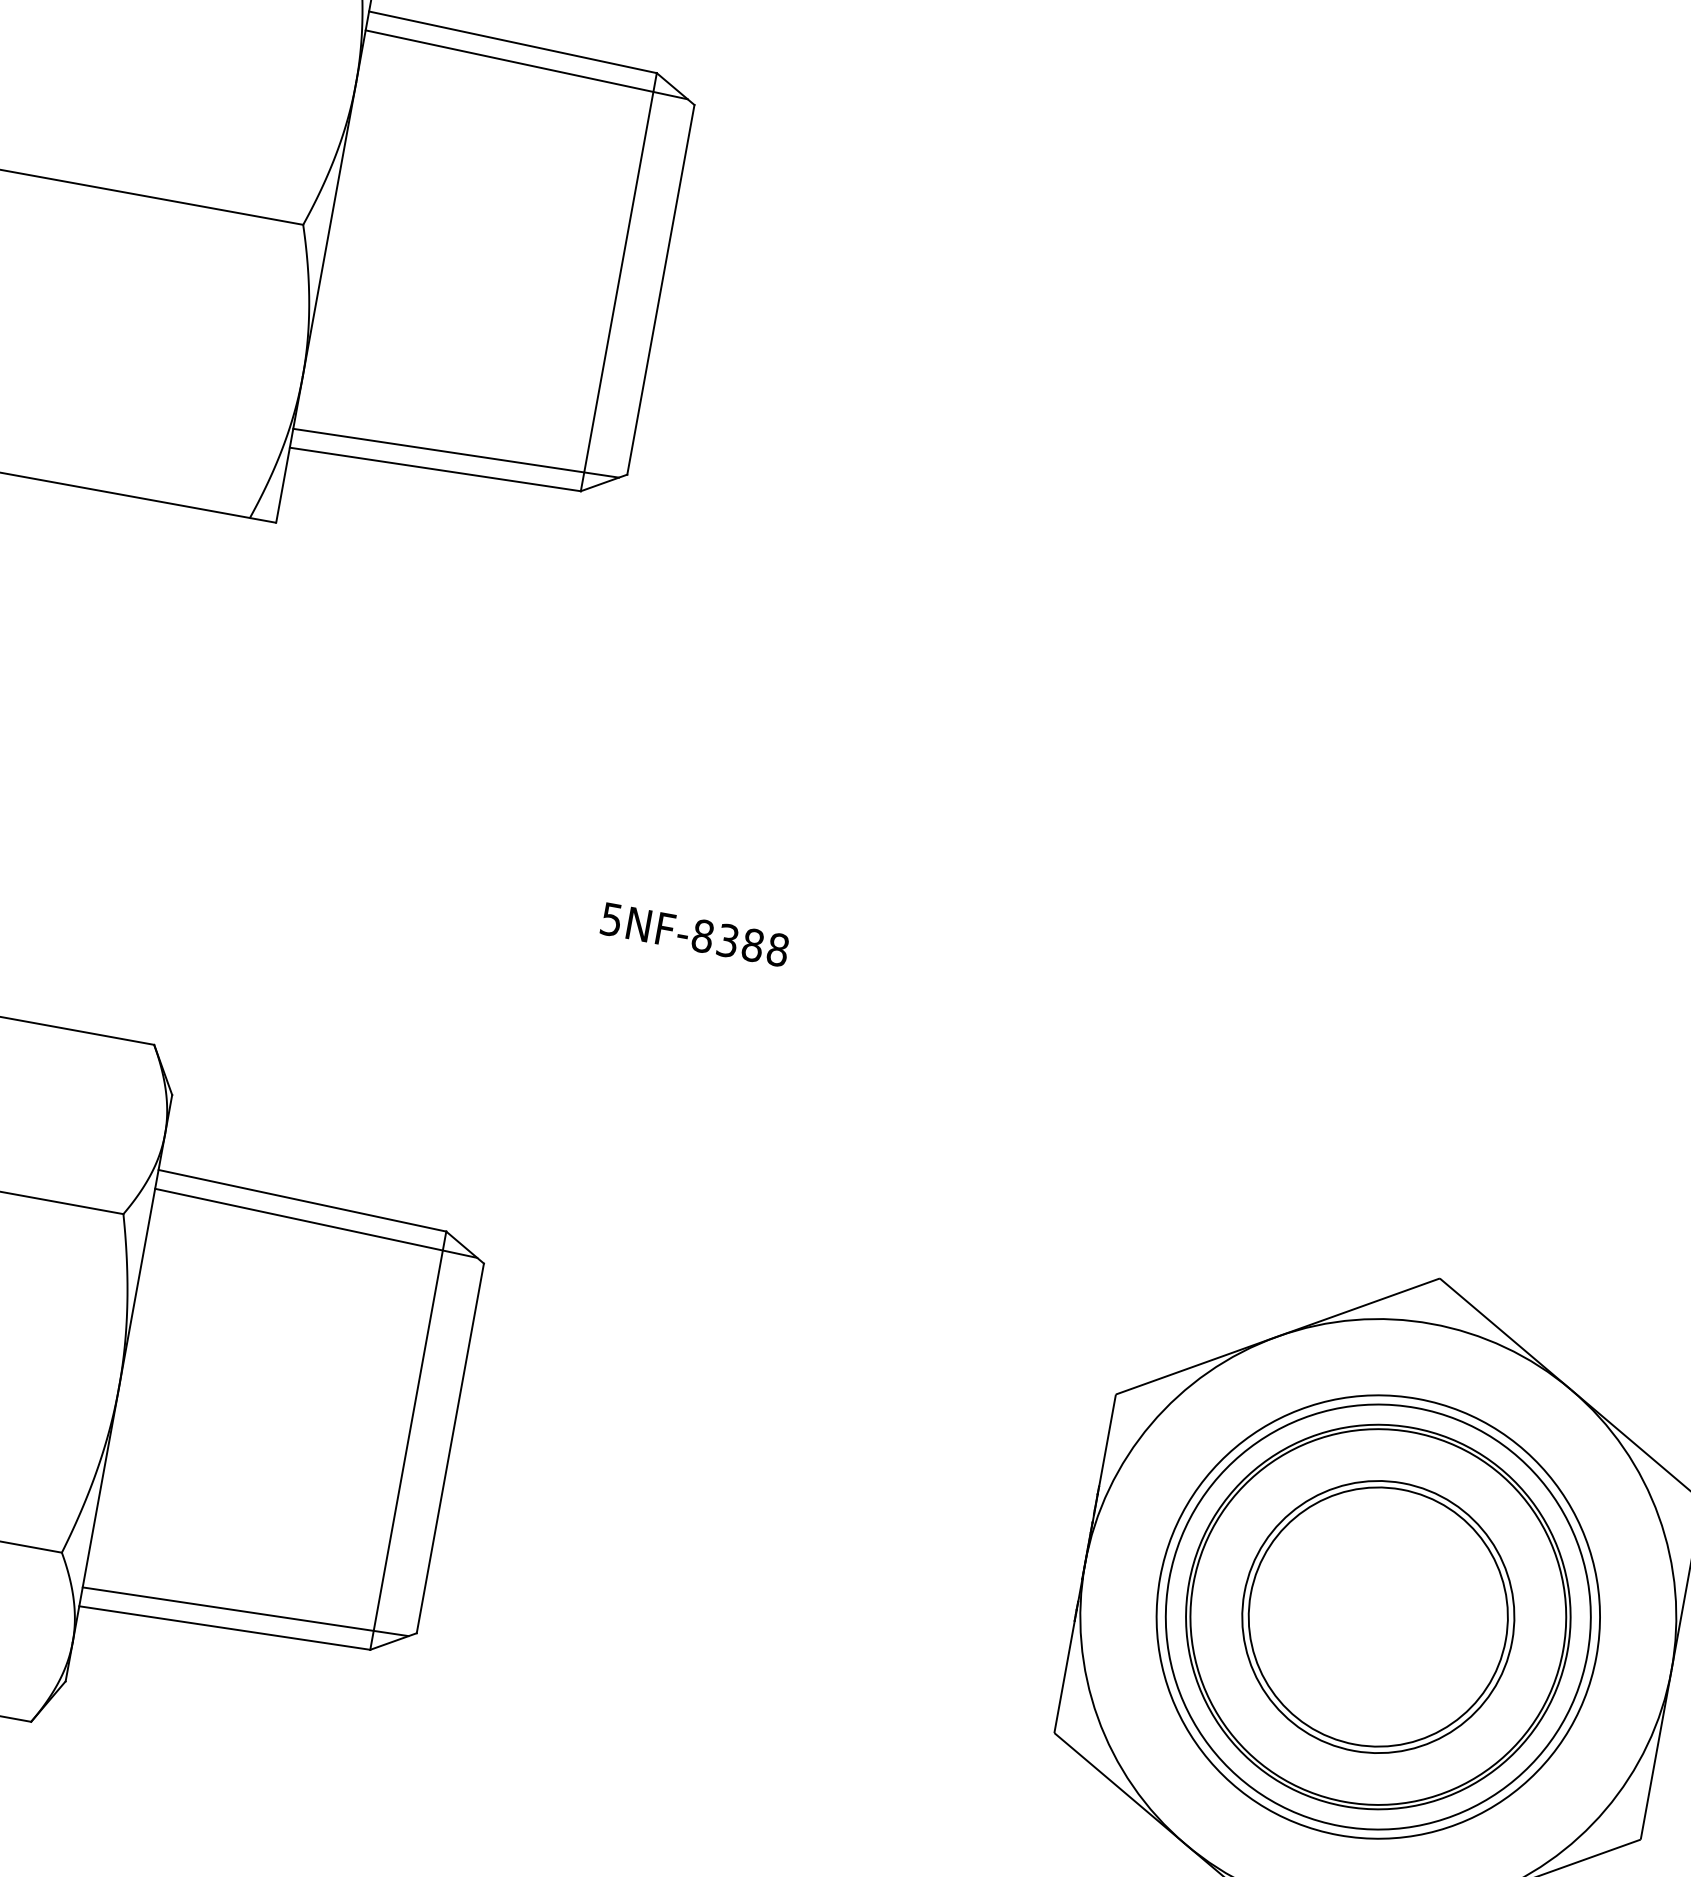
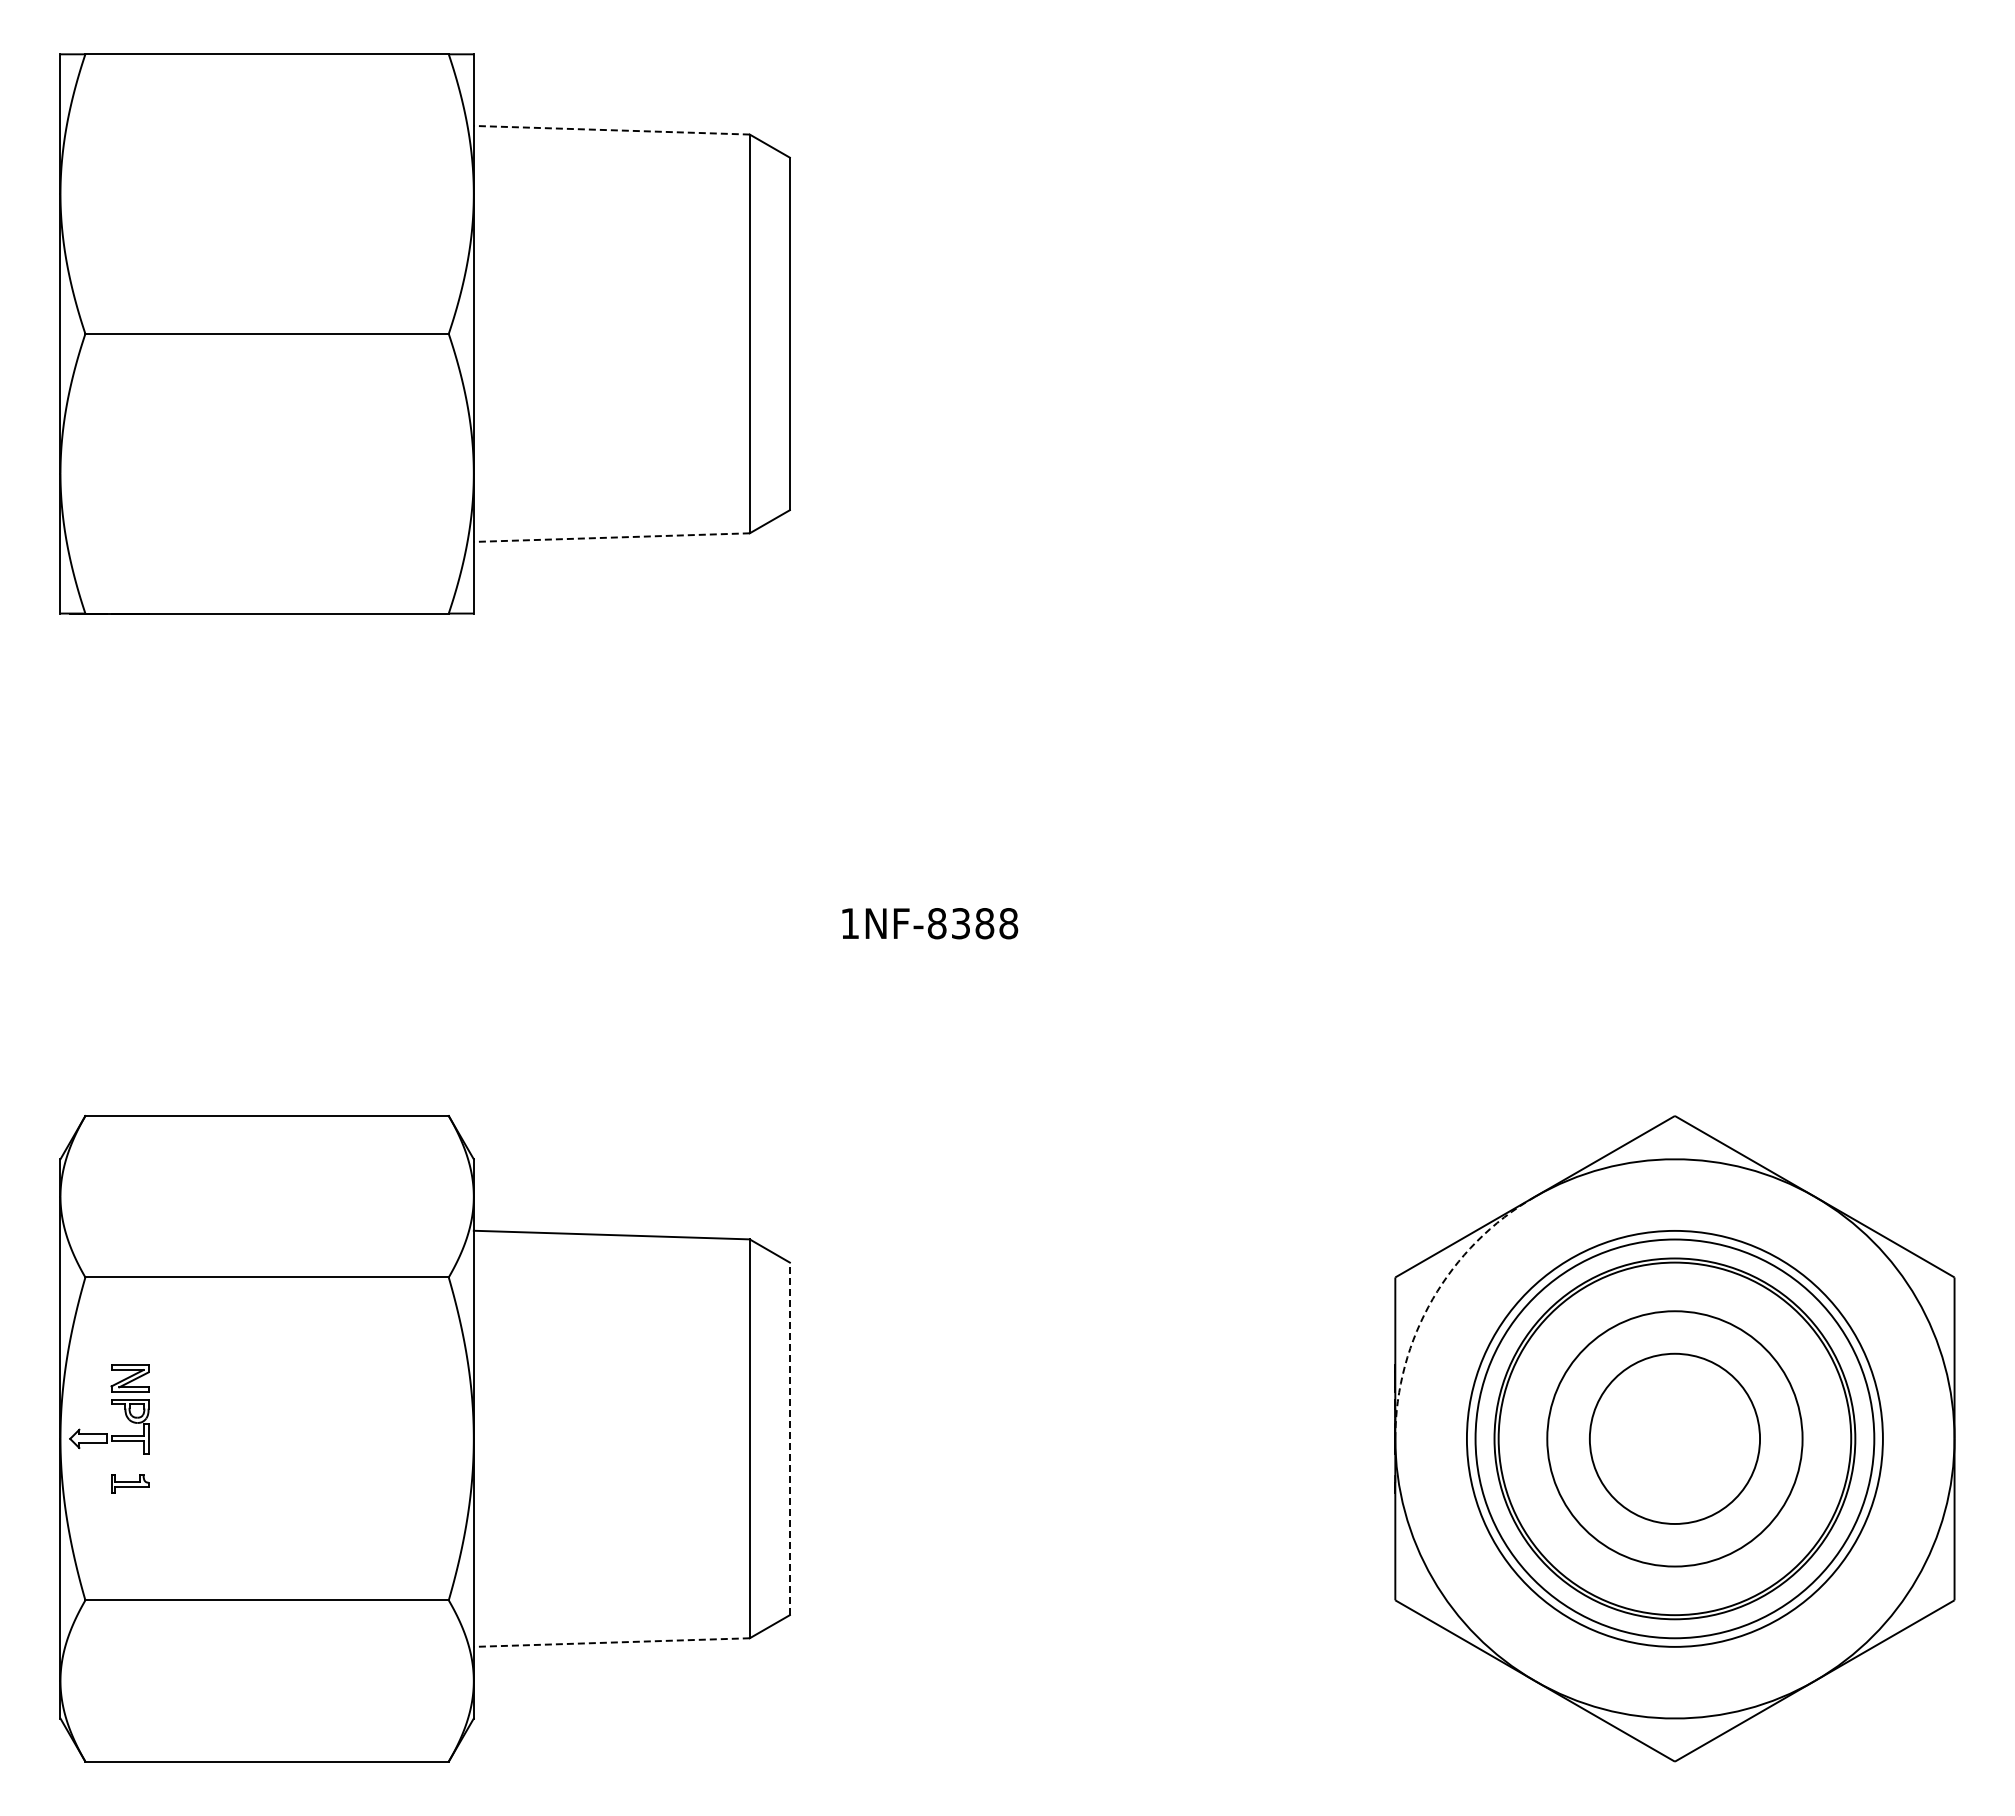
line: (512, 42) -> (611, 130), solid -> dashed
line: (525, 64) -> (627, 148), removed
line: (455, 452) -> (627, 518), removed
line: (435, 469) -> (611, 537), solid -> dashed
text: (611, 919) -> (849, 923), 5NF-8388 -> 1NF-8388
line: (315, 1223) -> (627, 1253), removed
arc: (1150, 1424) -> (1432, 1299), solid -> dashed
line: (450, 1447) -> (789, 1438), solid -> dashed
line: (244, 1611) -> (627, 1623), removed
circle: (1377, 1616) -> (1674, 1438), size x0.7
line: (224, 1627) -> (611, 1642), solid -> dashed

